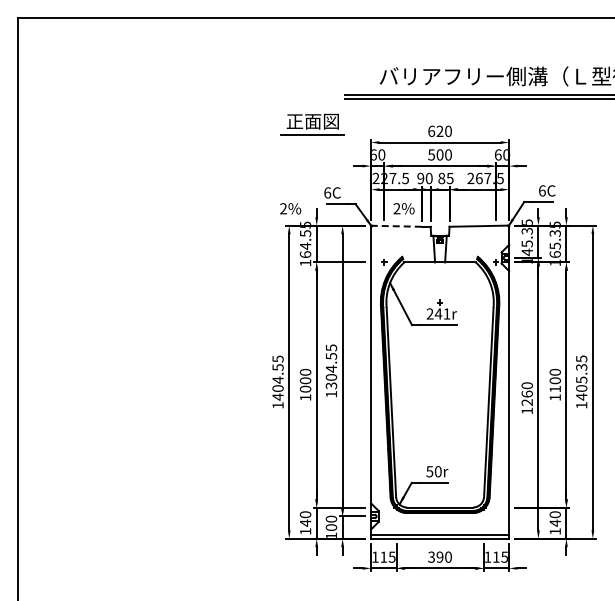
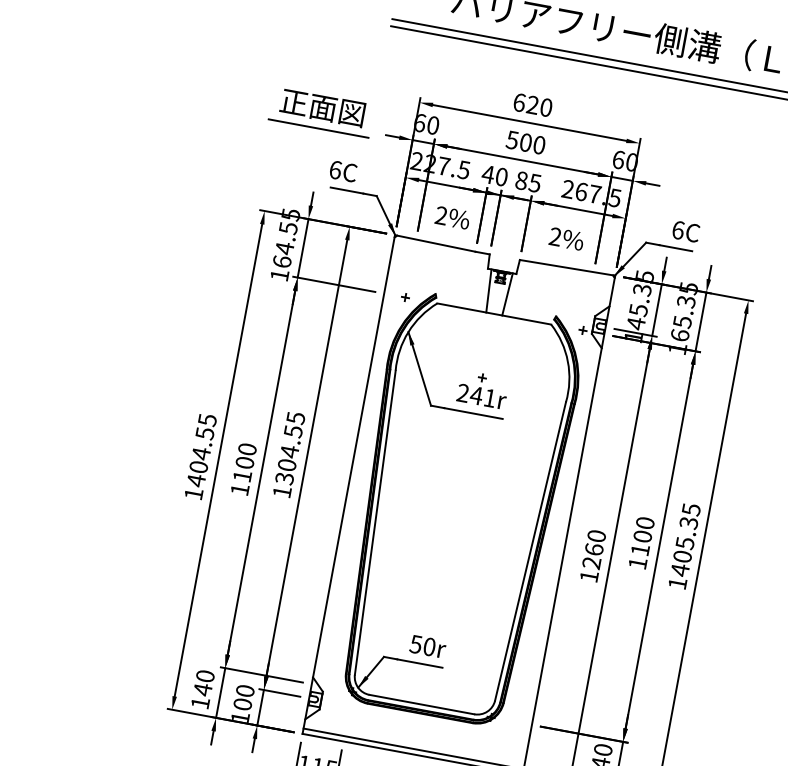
part: (312, 124) -> (321, 112), moved
text: (420, 178) -> (487, 174), 90 -> 40
text: (290, 208) -> (566, 238), moved
line: (395, 226) -> (433, 243), dashed -> solid
text: (305, 388) -> (242, 475), 1000 -> 1100

